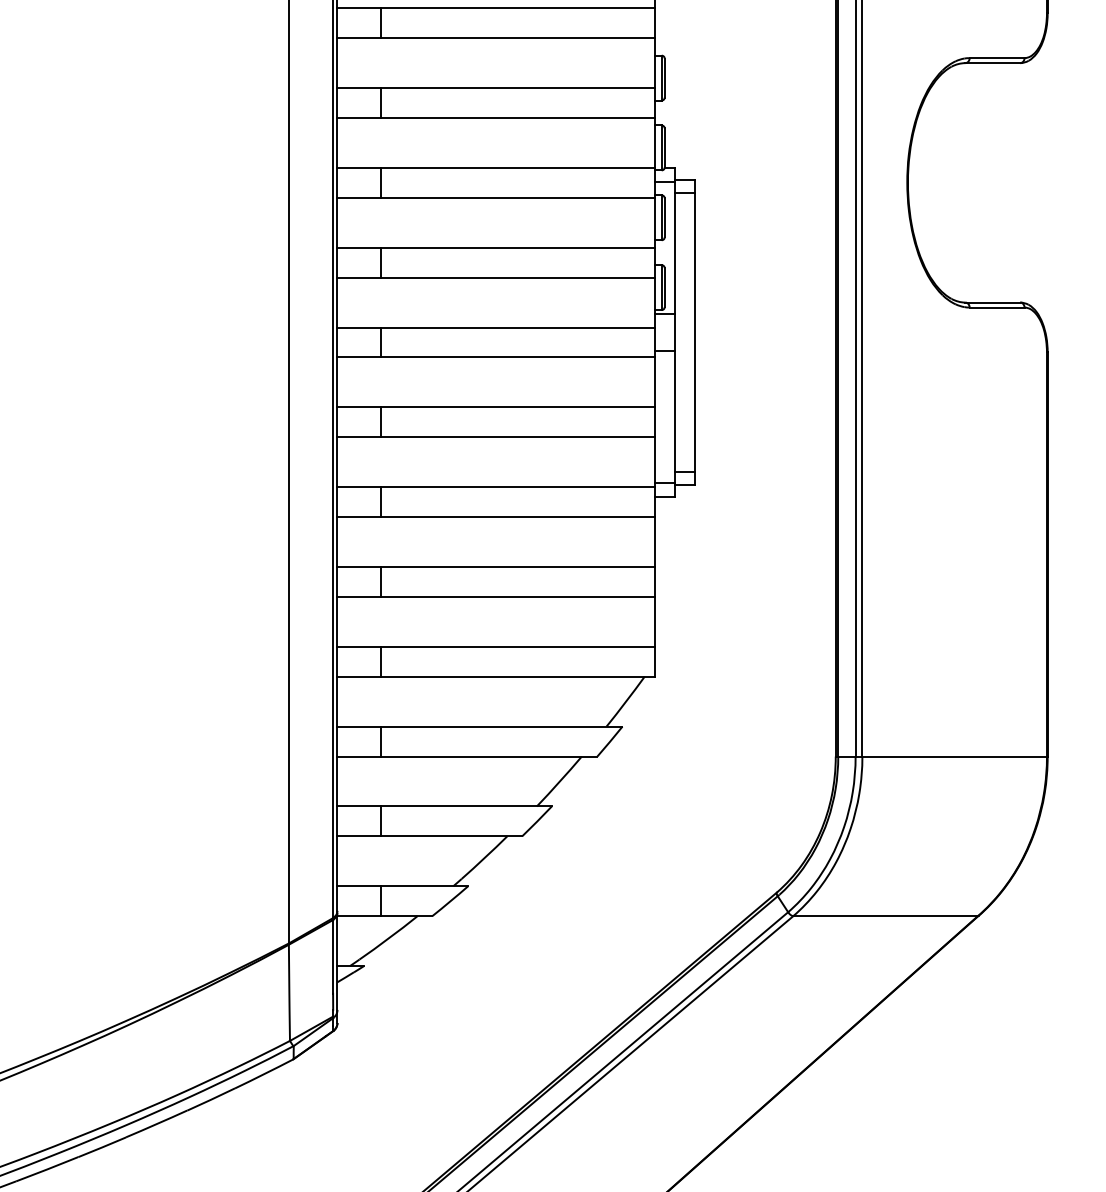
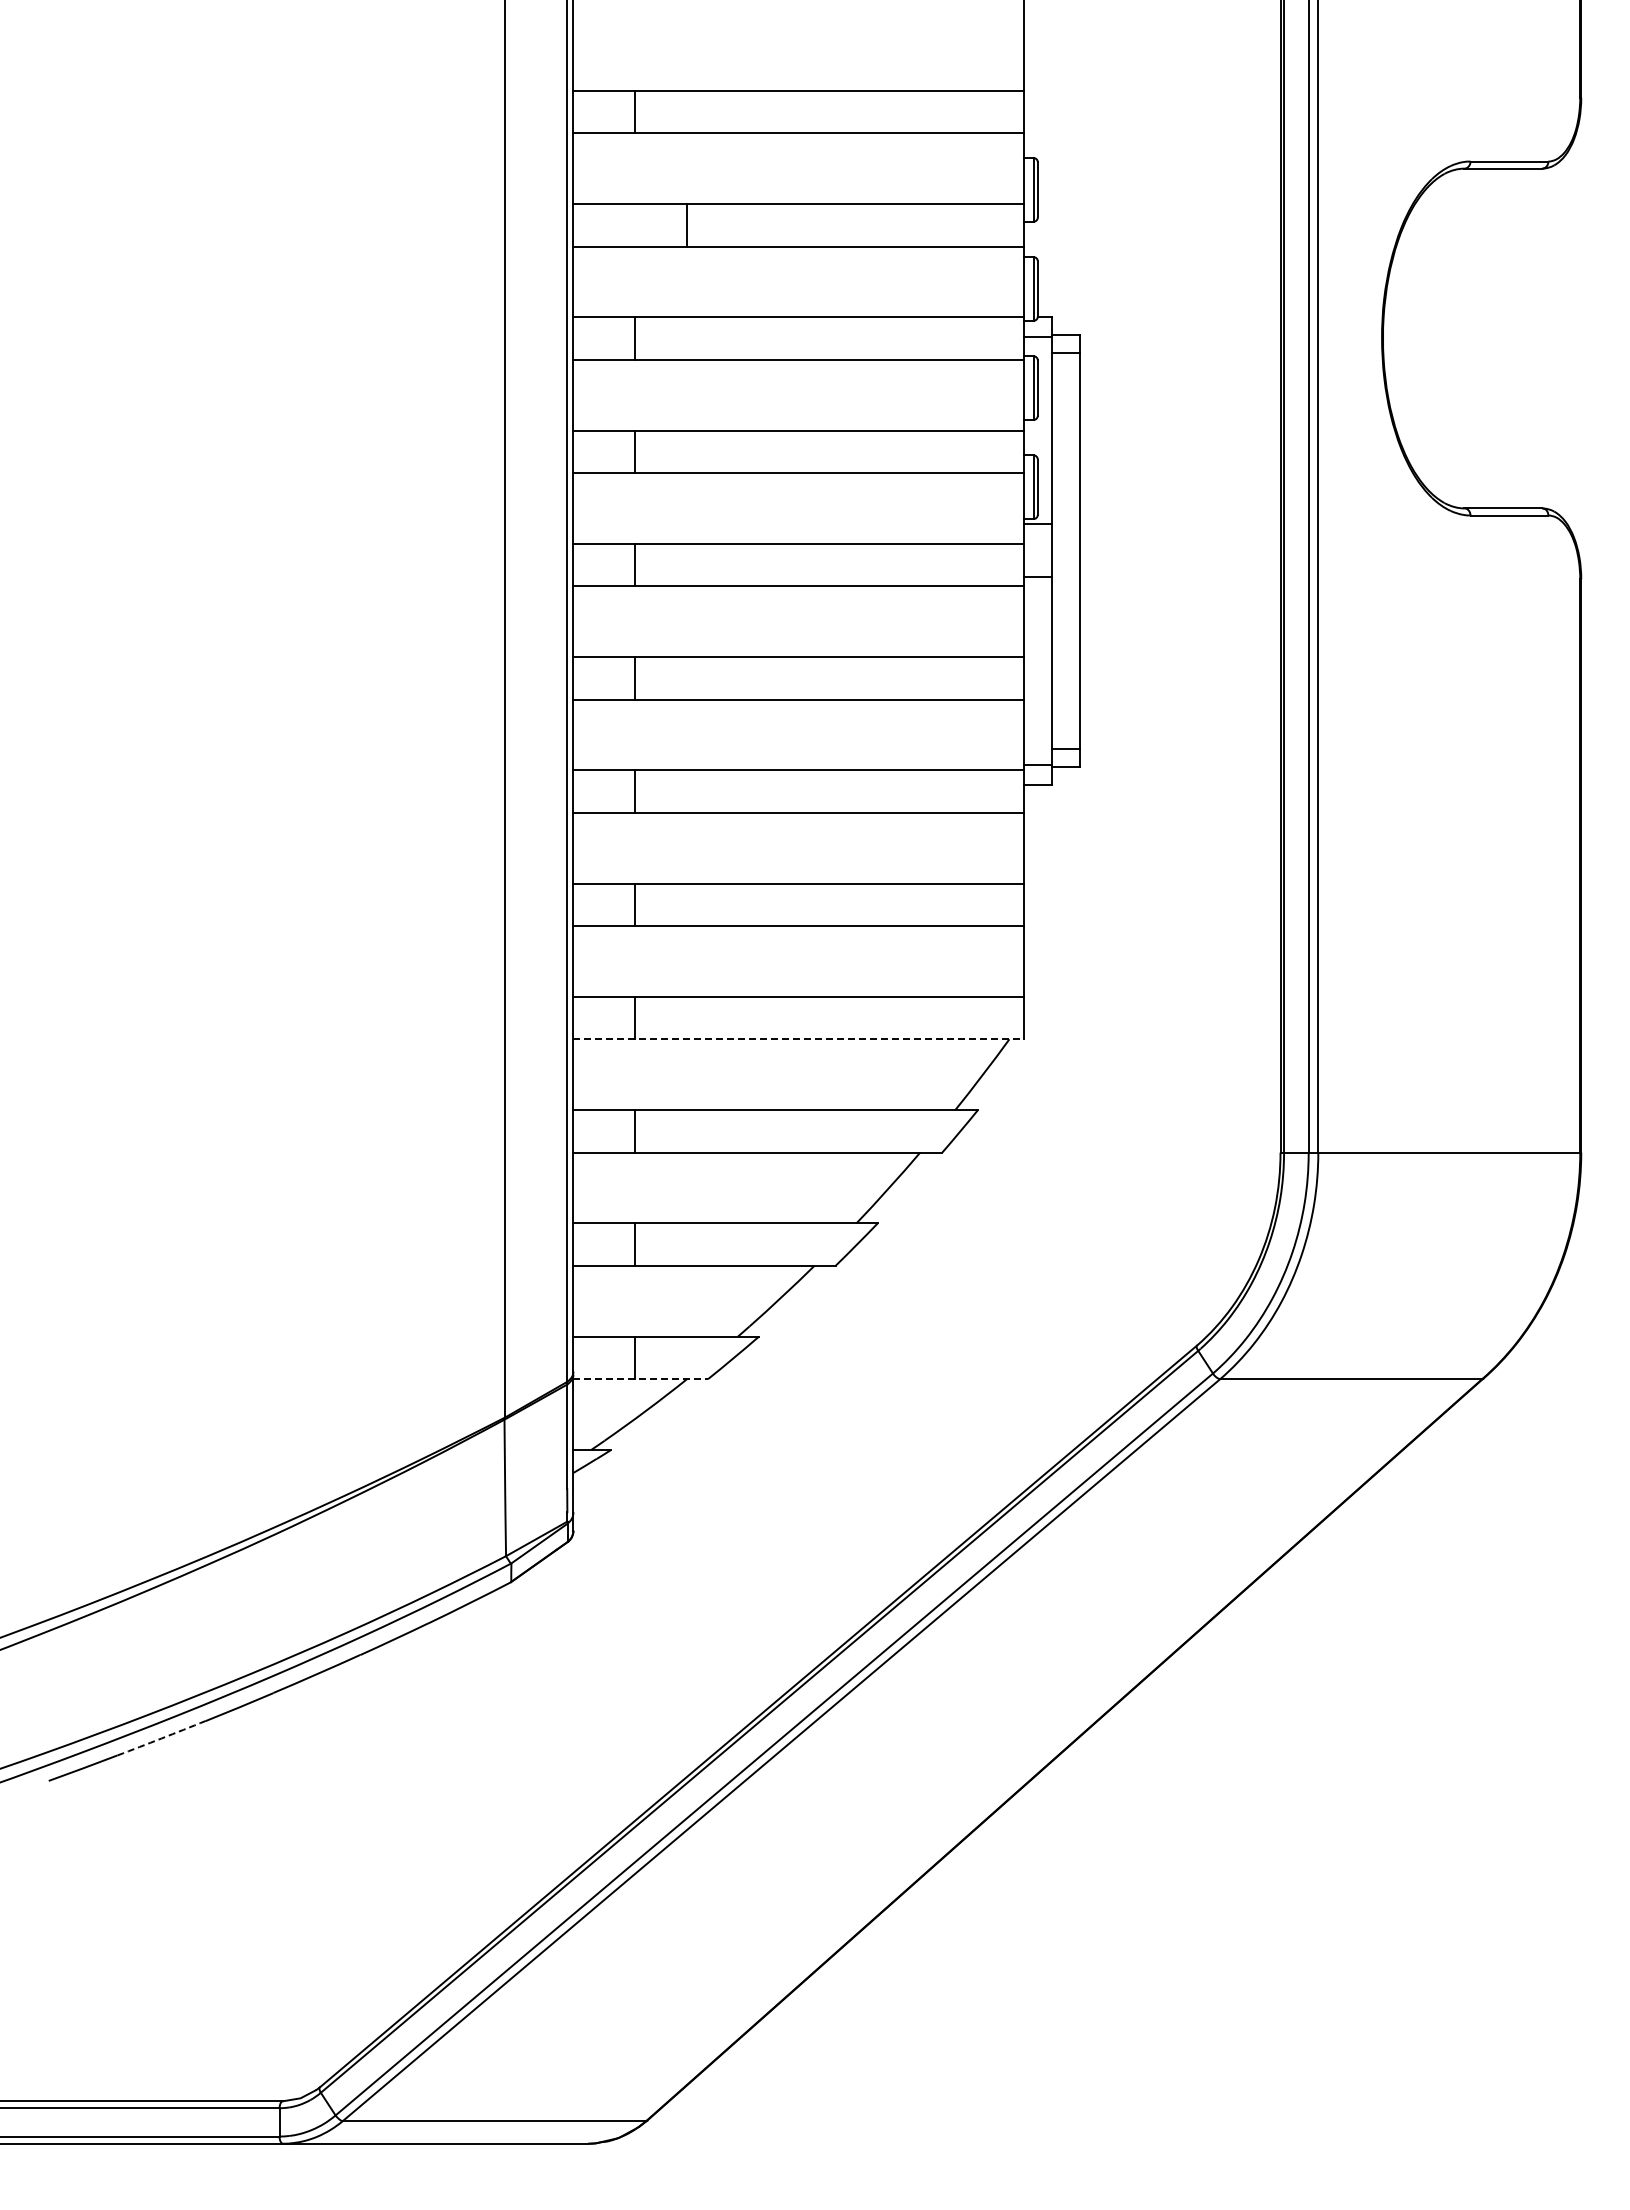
line: (381, 103) -> (687, 225), moved
line: (496, 676) -> (799, 1039), solid -> dashed
line: (385, 916) -> (641, 1379), solid -> dashed
arc: (47, 1169) -> (161, 1738), solid -> dashed

